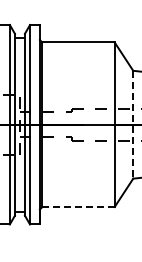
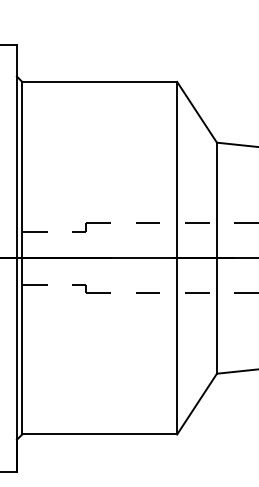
line: (133, 124) -> (217, 257), dashed -> solid
line: (79, 207) -> (101, 435), dashed -> solid

